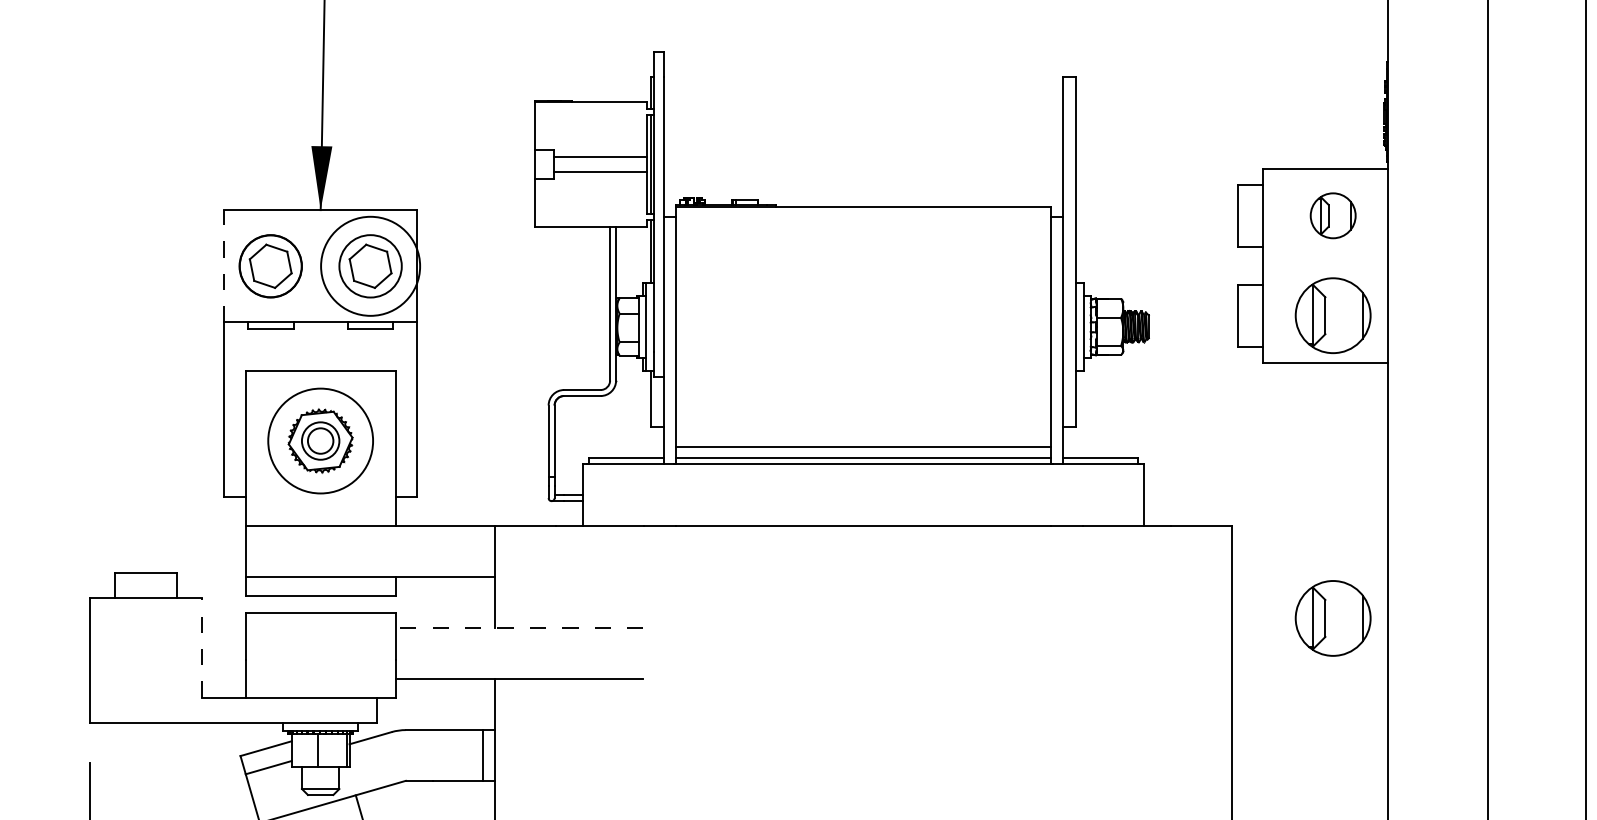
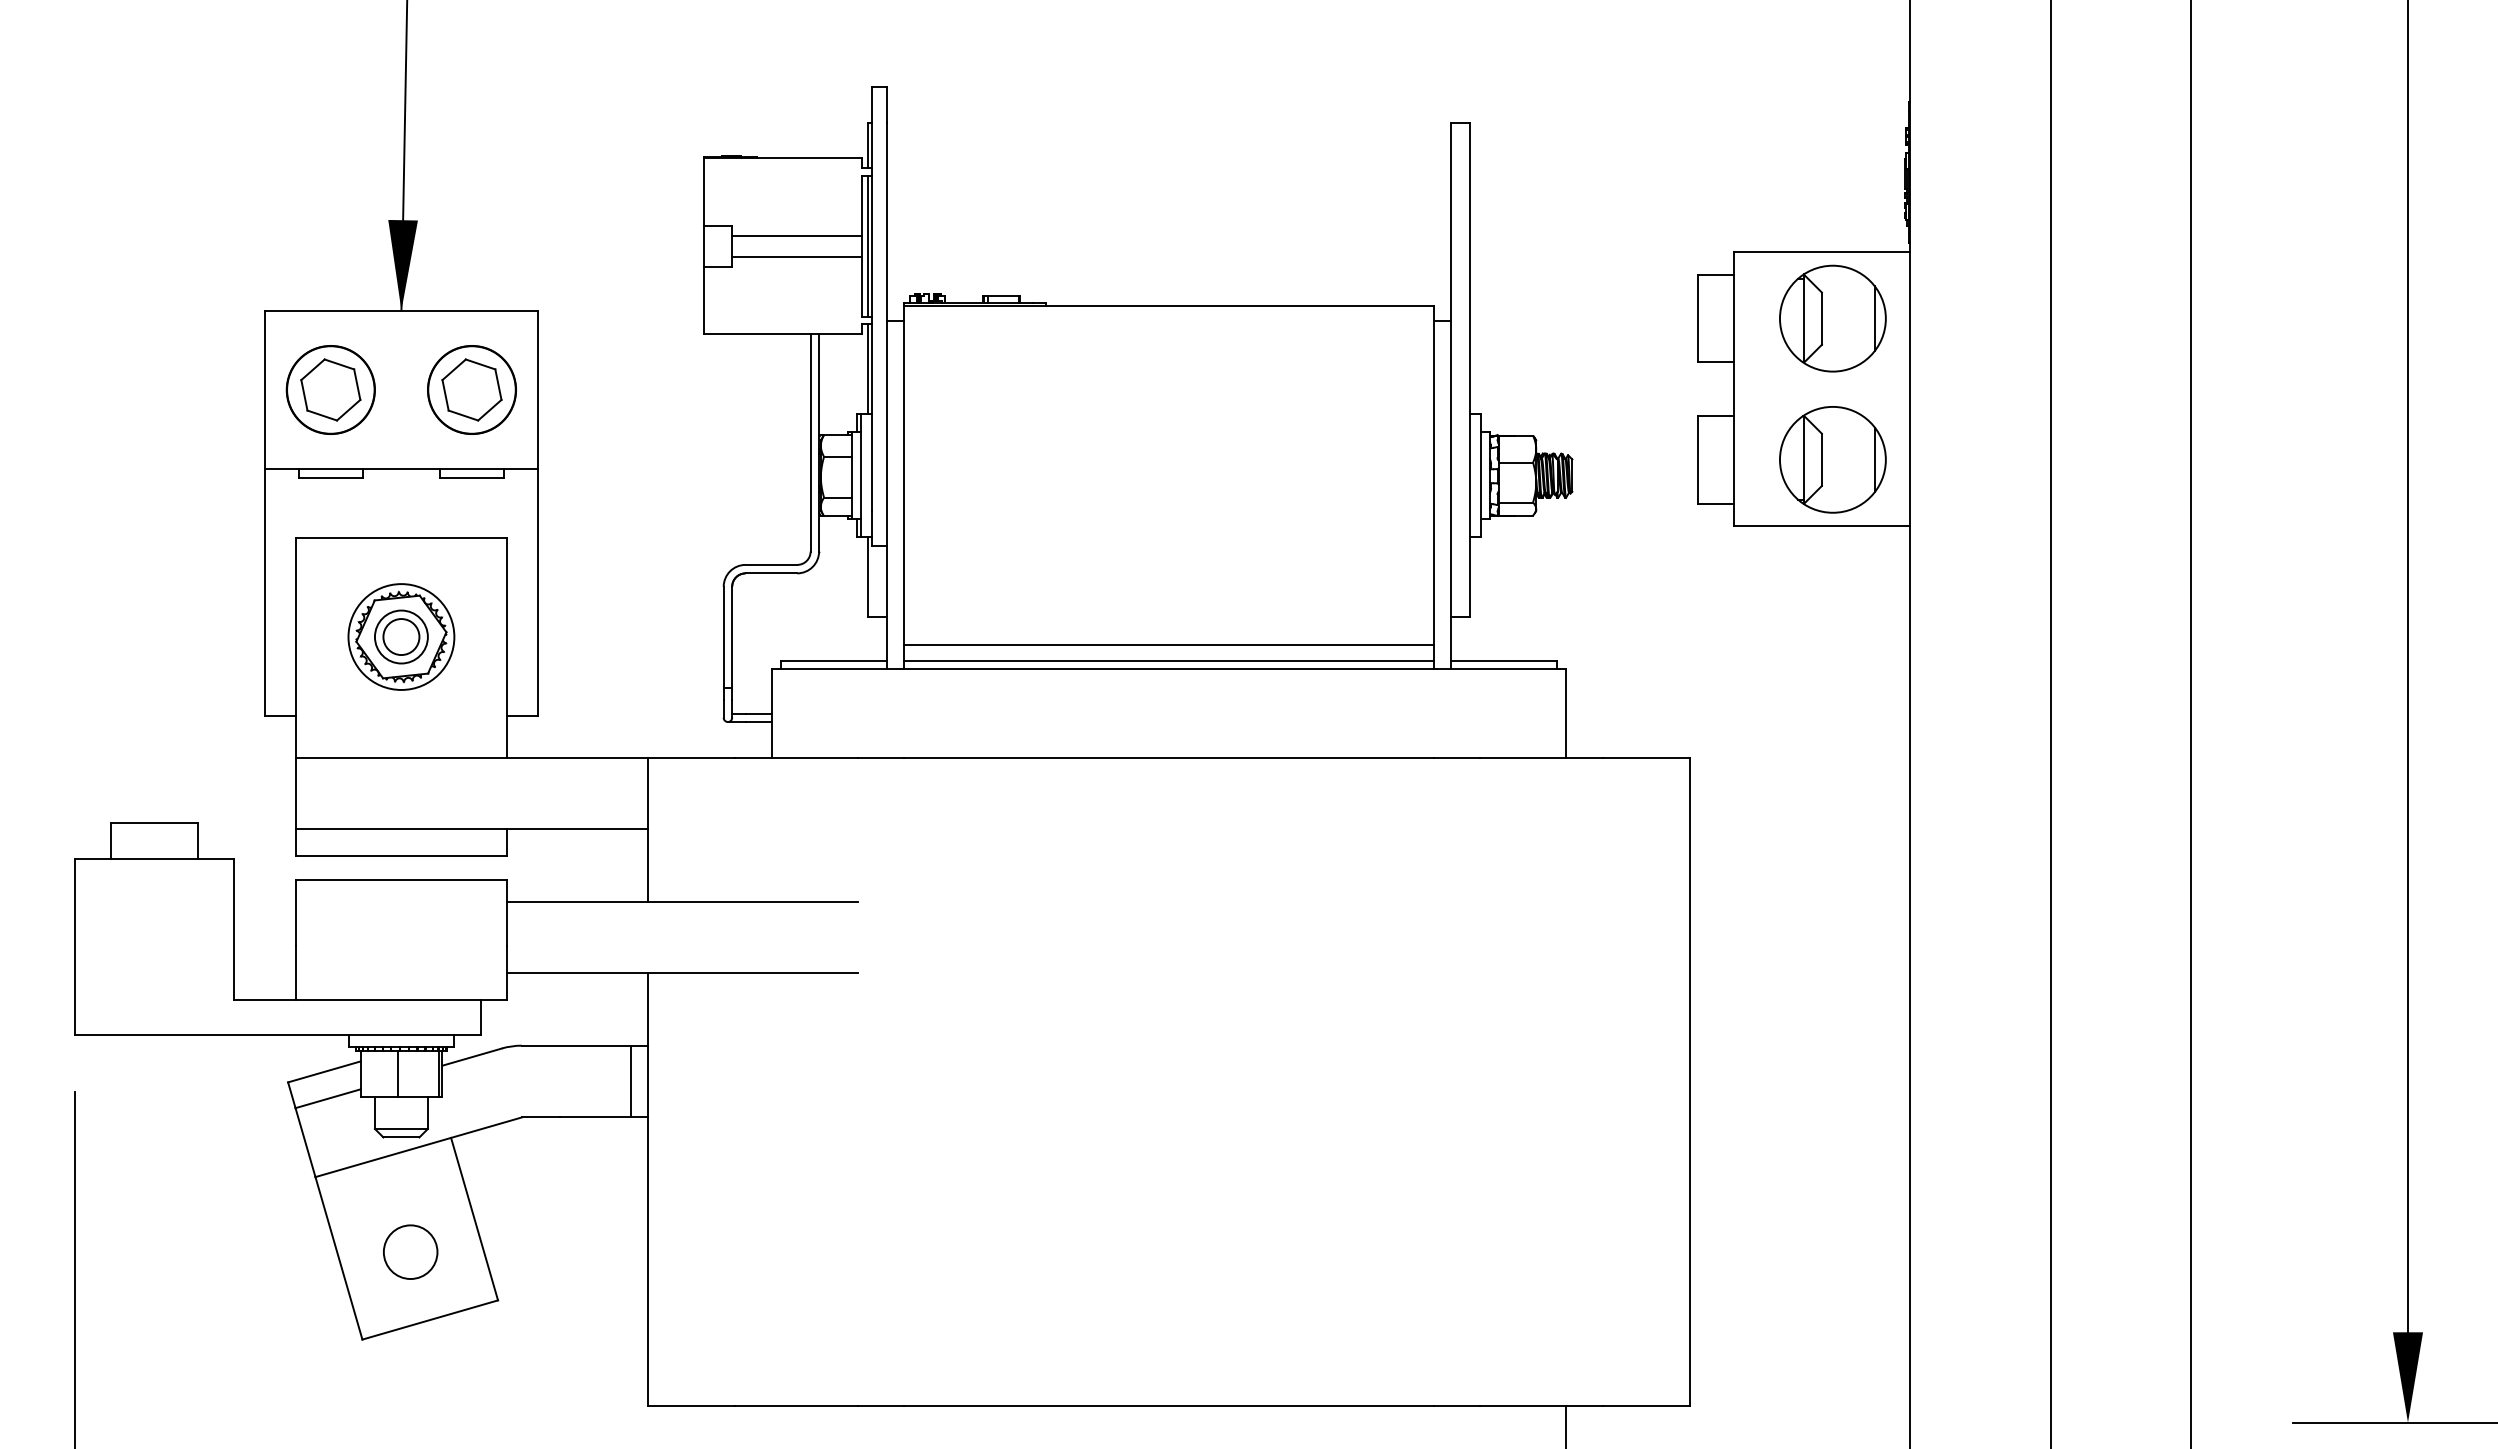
part: (1332, 215) -> (1832, 318), size x1.67
line: (223, 265) -> (264, 389), dashed -> solid
circle: (370, 265) -> (471, 389), size x0.62
circle: (320, 440) -> (401, 636), size x0.71
part: (1332, 618) -> (1832, 887), removed
line: (519, 628) -> (682, 901), dashed -> solid
line: (201, 647) -> (233, 929), dashed -> solid

